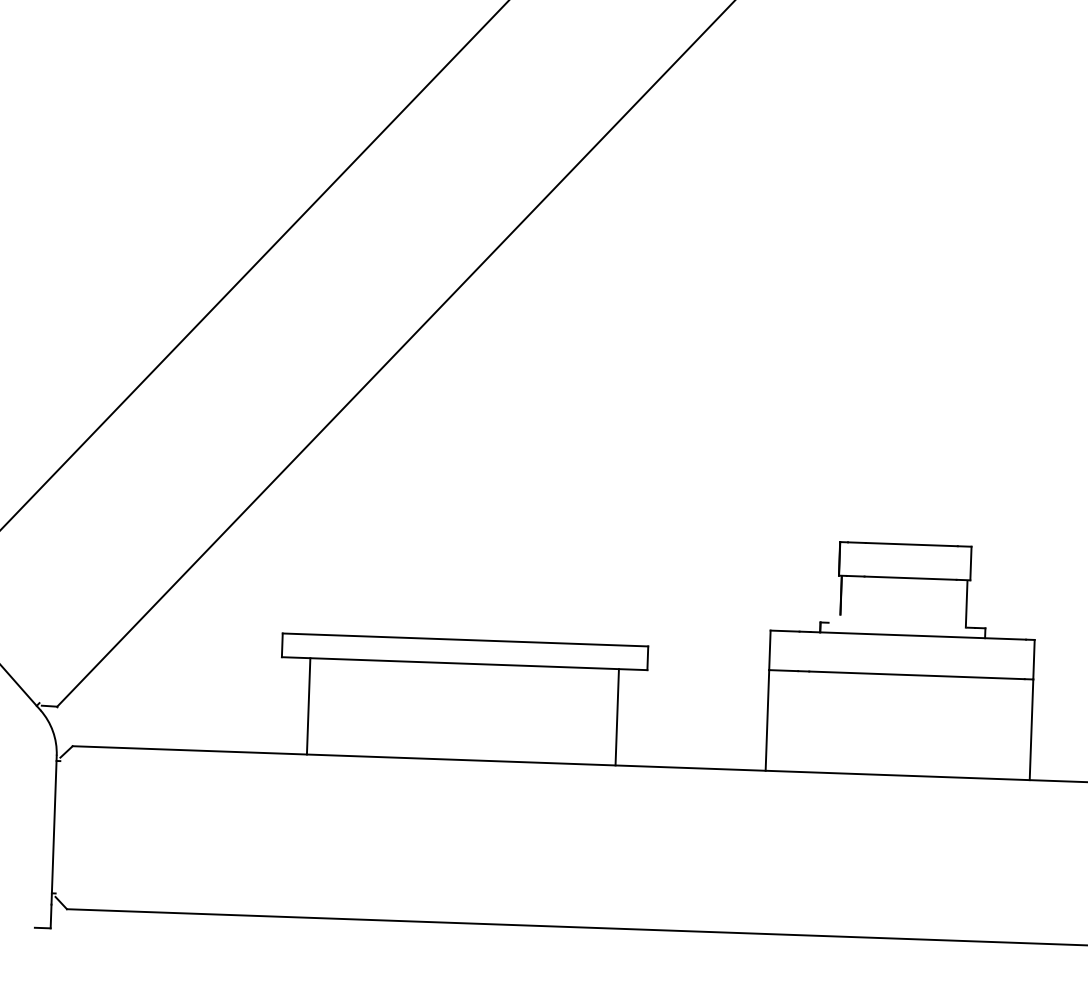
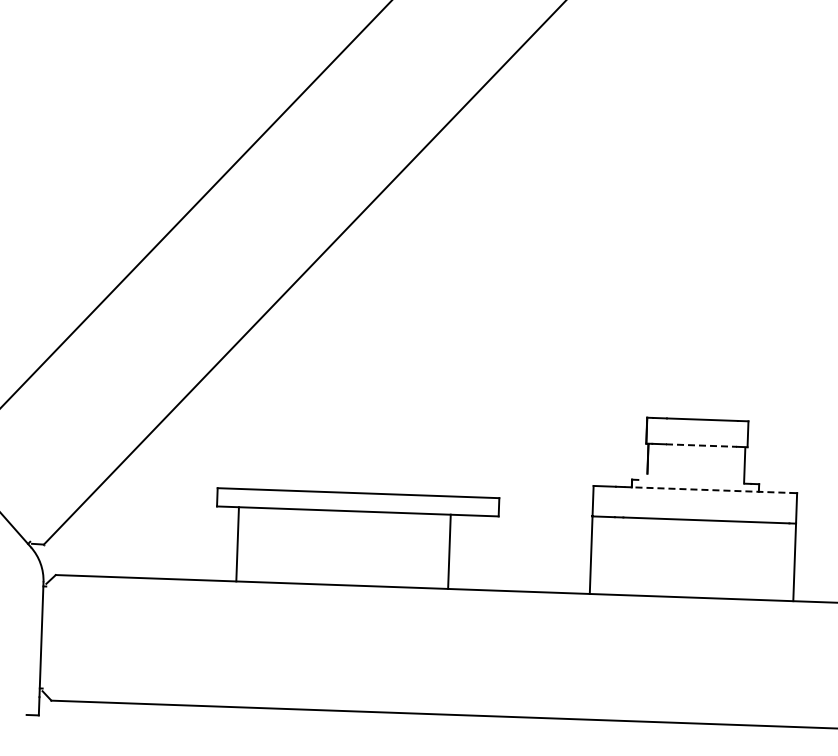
line: (910, 578) -> (701, 445), solid -> dashed
line: (918, 636) -> (707, 490), solid -> dashed
line: (617, 716) -> (449, 551), moved

